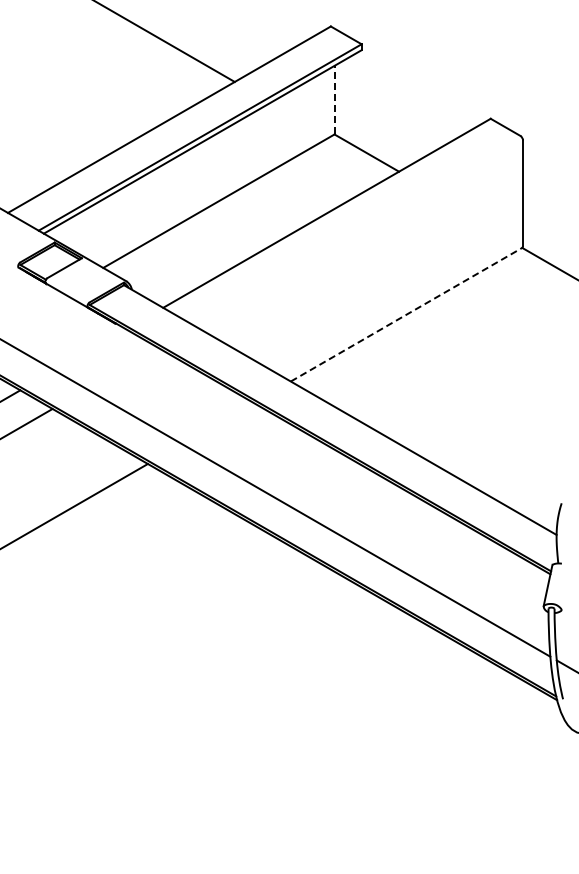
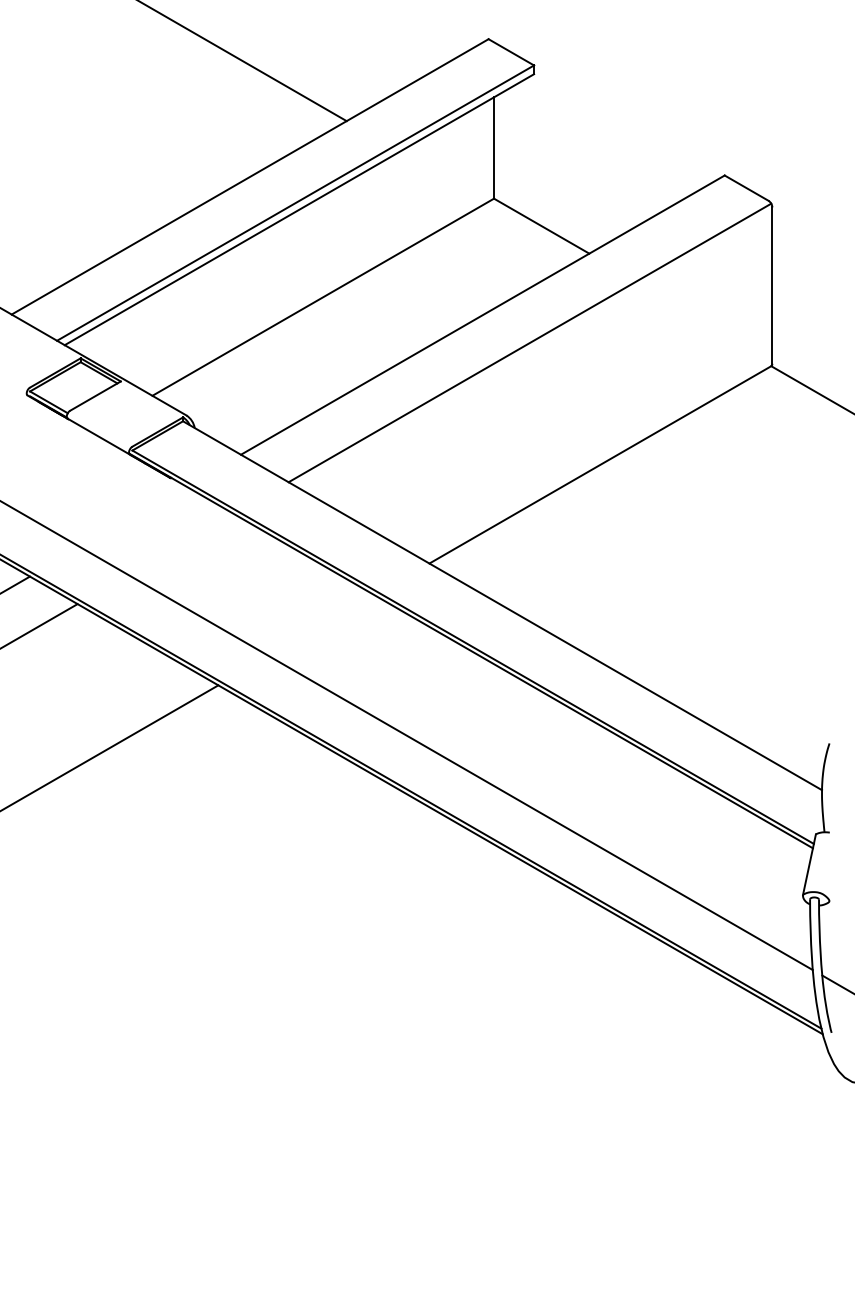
line: (334, 99) -> (493, 147), dashed -> solid
line: (358, 231) -> (529, 341), added
line: (406, 314) -> (600, 464), dashed -> solid

